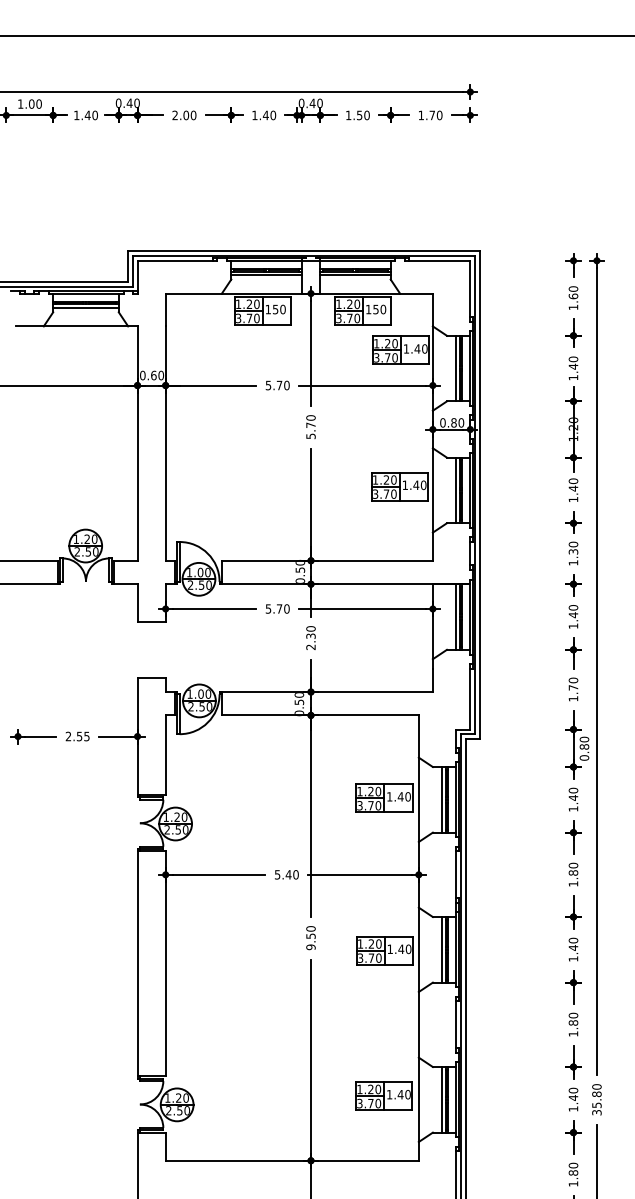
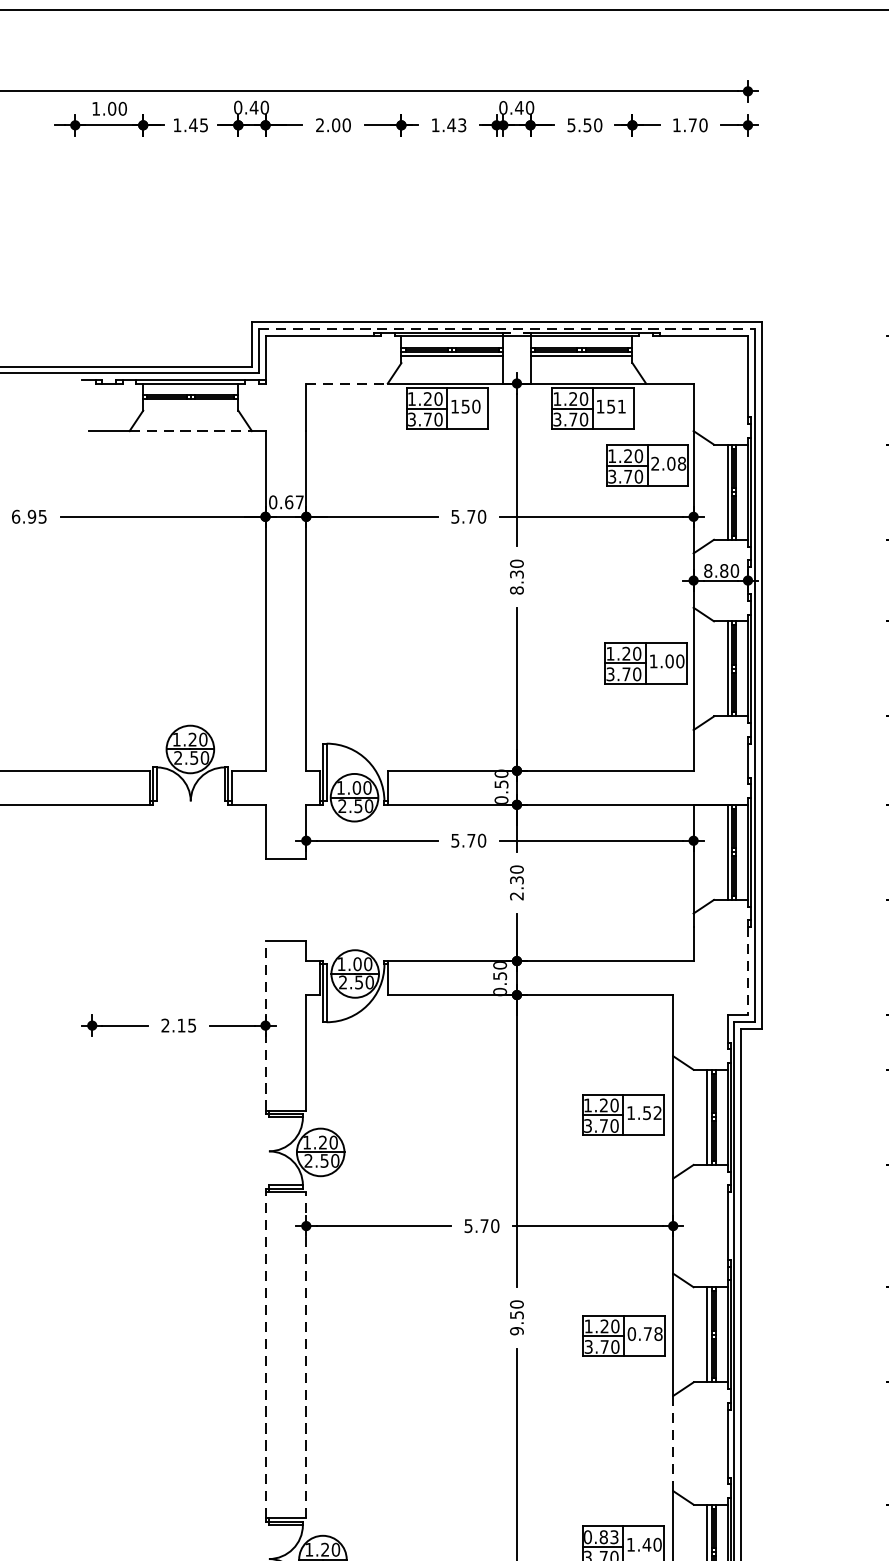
text: (94, 115) -> (203, 125), 1.40 -> 1.45
text: (273, 115) -> (462, 125), 1.40 -> 1.43
text: (348, 115) -> (571, 125), 1.50 -> 5.50
line: (304, 256) -> (507, 329), solid -> dashed
line: (194, 293) -> (348, 383), solid -> dashed
line: (85, 307) -> (190, 403), removed
text: (383, 309) -> (622, 406), 150 -> 151
line: (86, 326) -> (191, 431), solid -> dashed
text: (415, 348) -> (668, 463), 1.40 -> 2.08
text: (161, 375) -> (300, 502), 0.60 -> 0.67
text: (442, 422) -> (707, 570), 0.80 -> 8.80
text: (310, 430) -> (516, 581), 5.70 -> 8.30
text: (416, 485) -> (669, 661), 1.40 -> 1.00
line: (470, 699) -> (748, 971), solid -> dashed
text: (79, 736) -> (181, 1025), 2.55 -> 2.15
line: (137, 736) -> (265, 1025), solid -> dashed
text: (403, 796) -> (651, 1112), 1.40 -> 1.52
text: (288, 874) -> (484, 1225), 5.40 -> 5.70
text: (399, 949) -> (645, 1334), 1.40 -> 0.78
line: (137, 963) -> (265, 1354), solid -> dashed
line: (165, 963) -> (306, 1354), solid -> dashed
line: (418, 1024) -> (672, 1443), solid -> dashed
text: (369, 1089) -> (601, 1537), 1.20 -> 0.83

